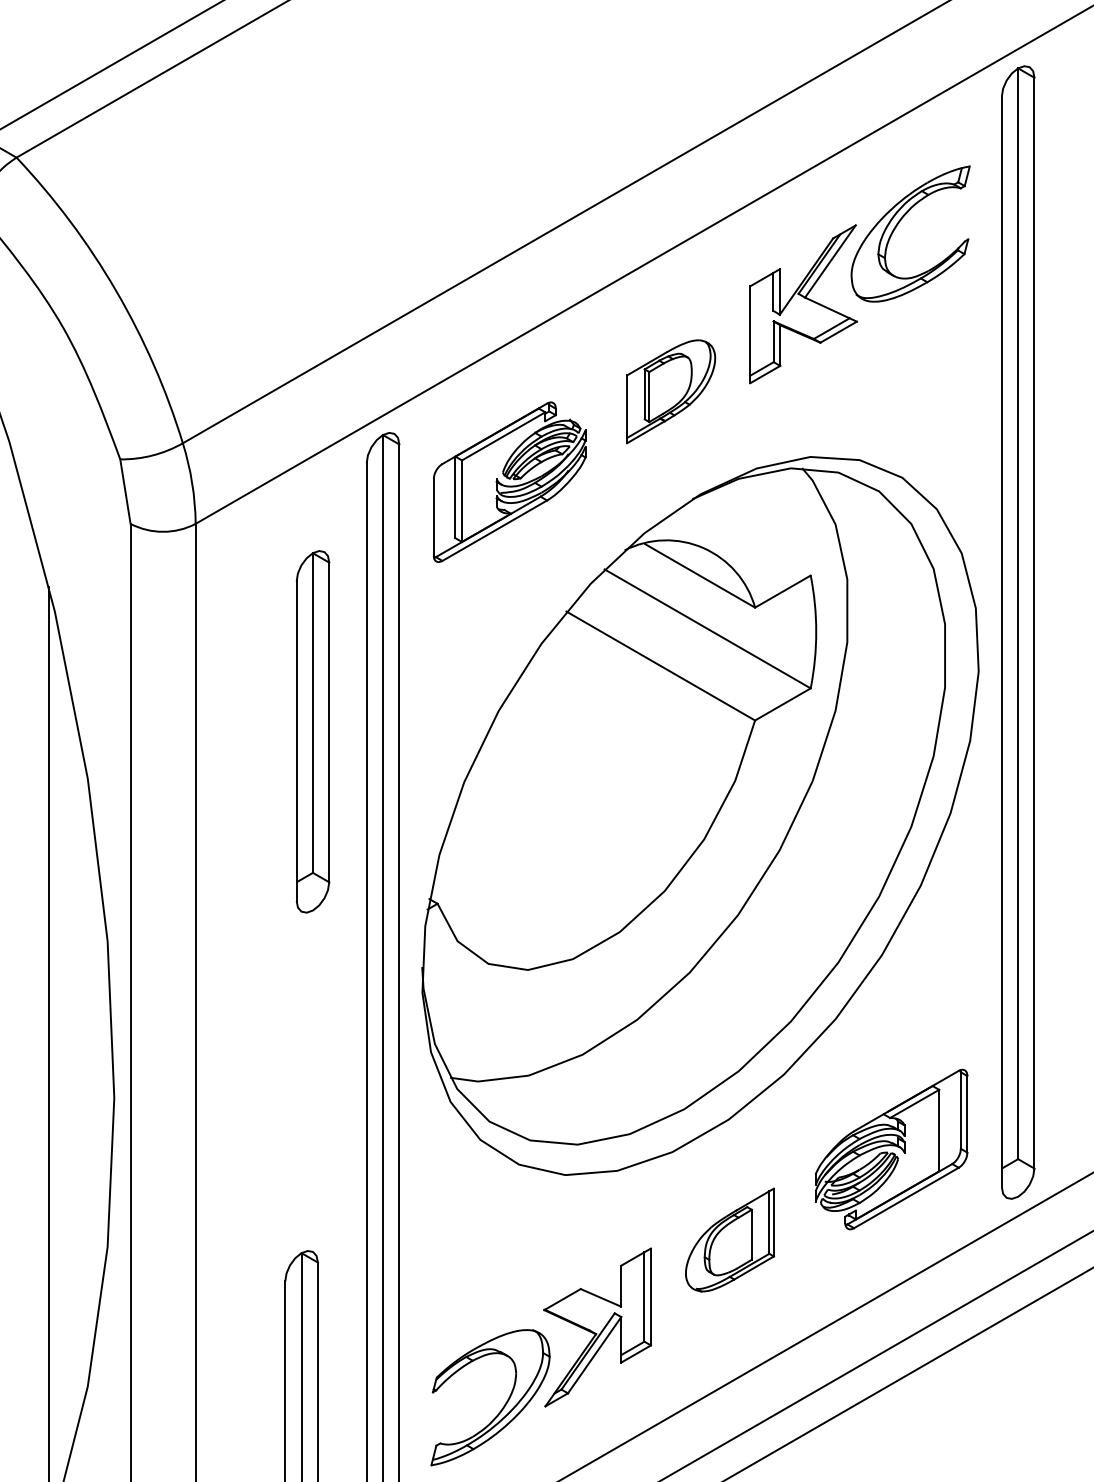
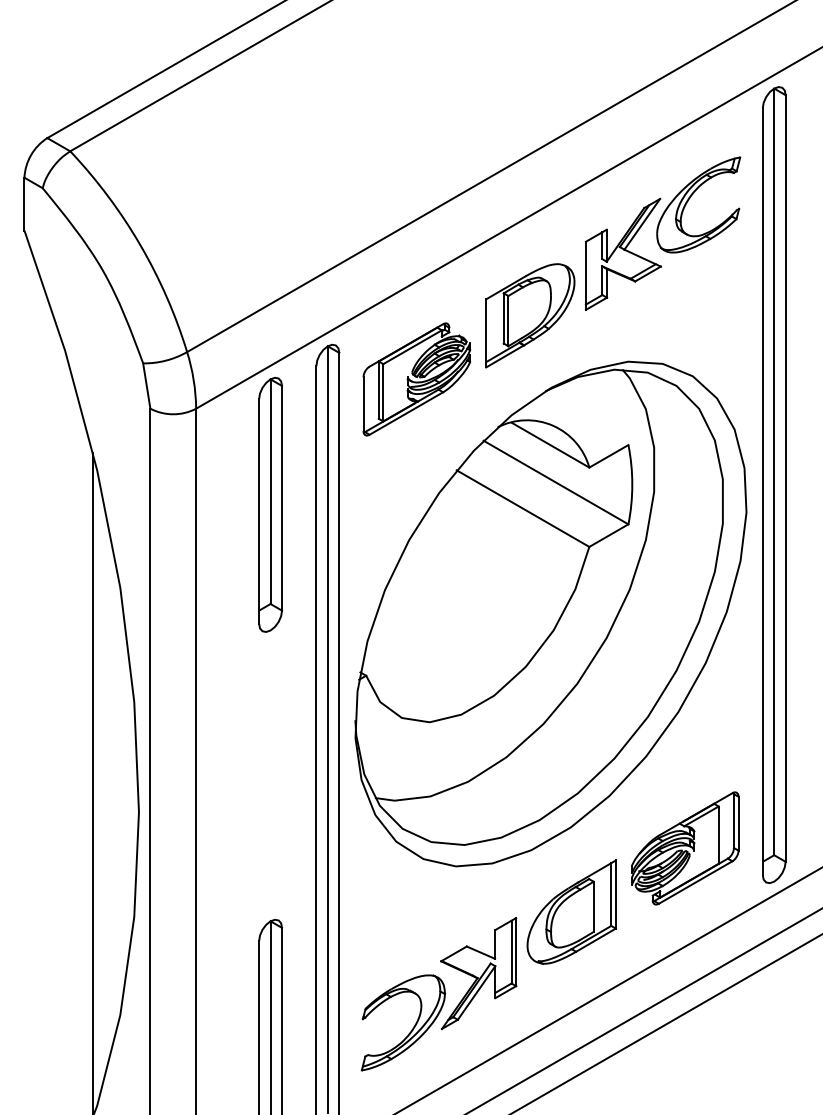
part: (671, 391) -> (530, 315), size x1.43
part: (312, 731) -> (270, 504), moved
part: (729, 1239) -> (571, 911), size x1.43

